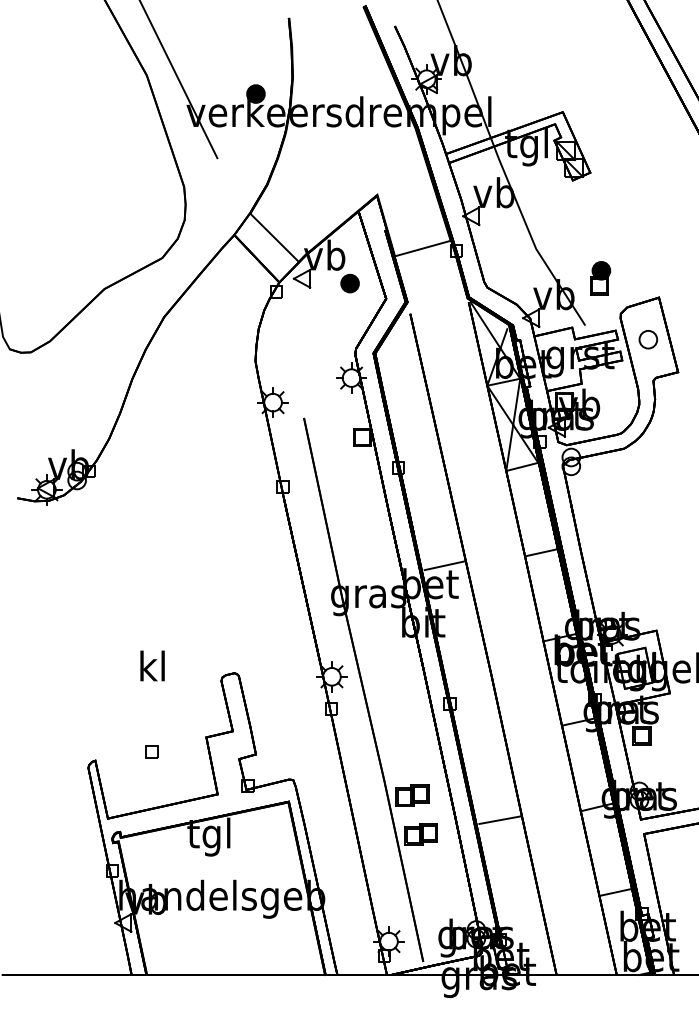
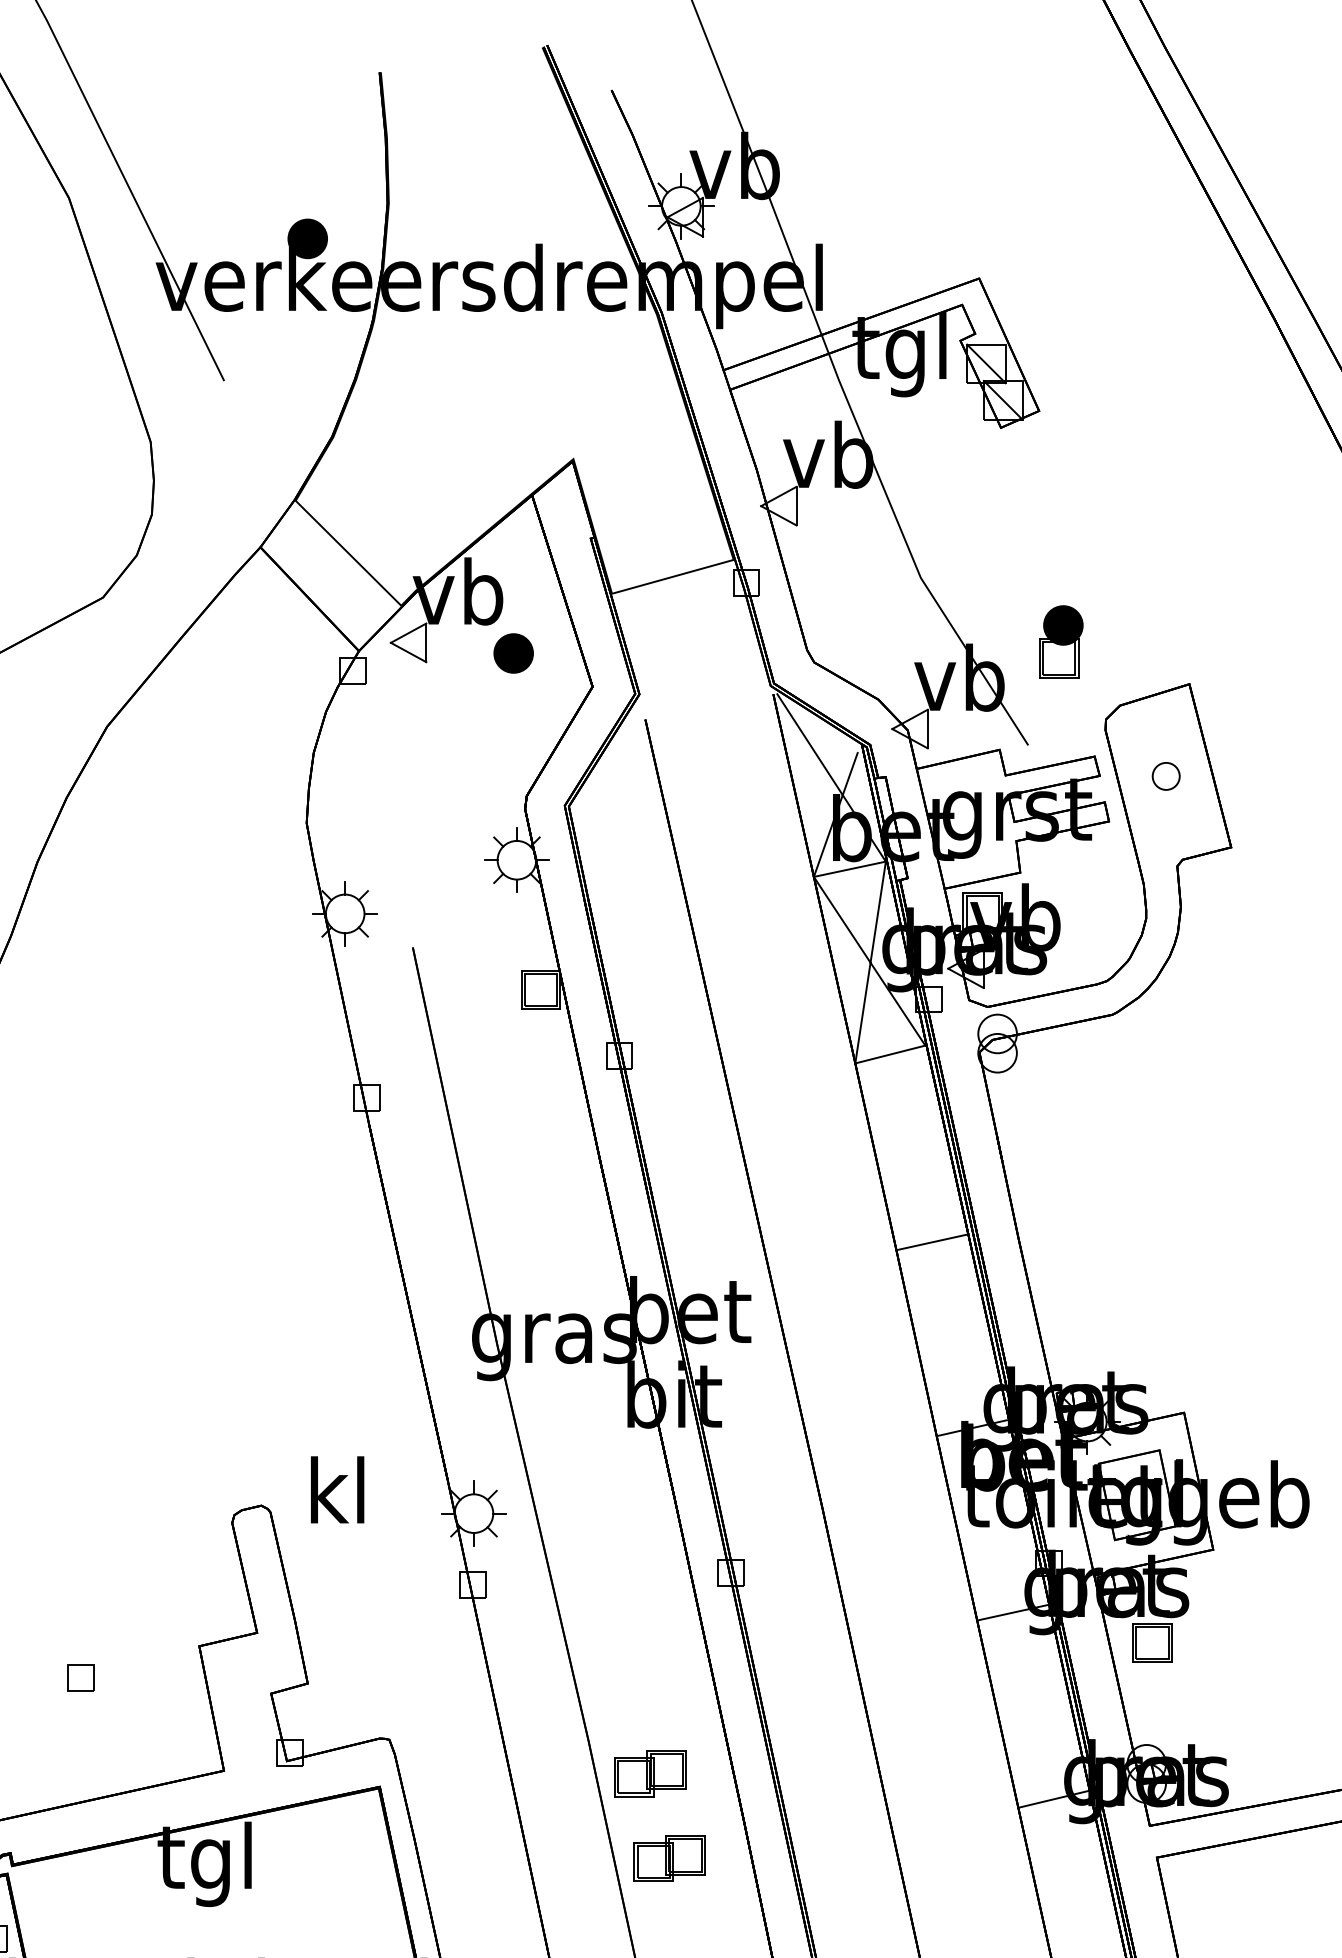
part: (648, 339) -> (1166, 775), size x0.7
line: (444, 565) -> (720, 1270), removed
text: (152, 665) -> (337, 1488), moved
line: (500, 819) -> (842, 1825), removed

